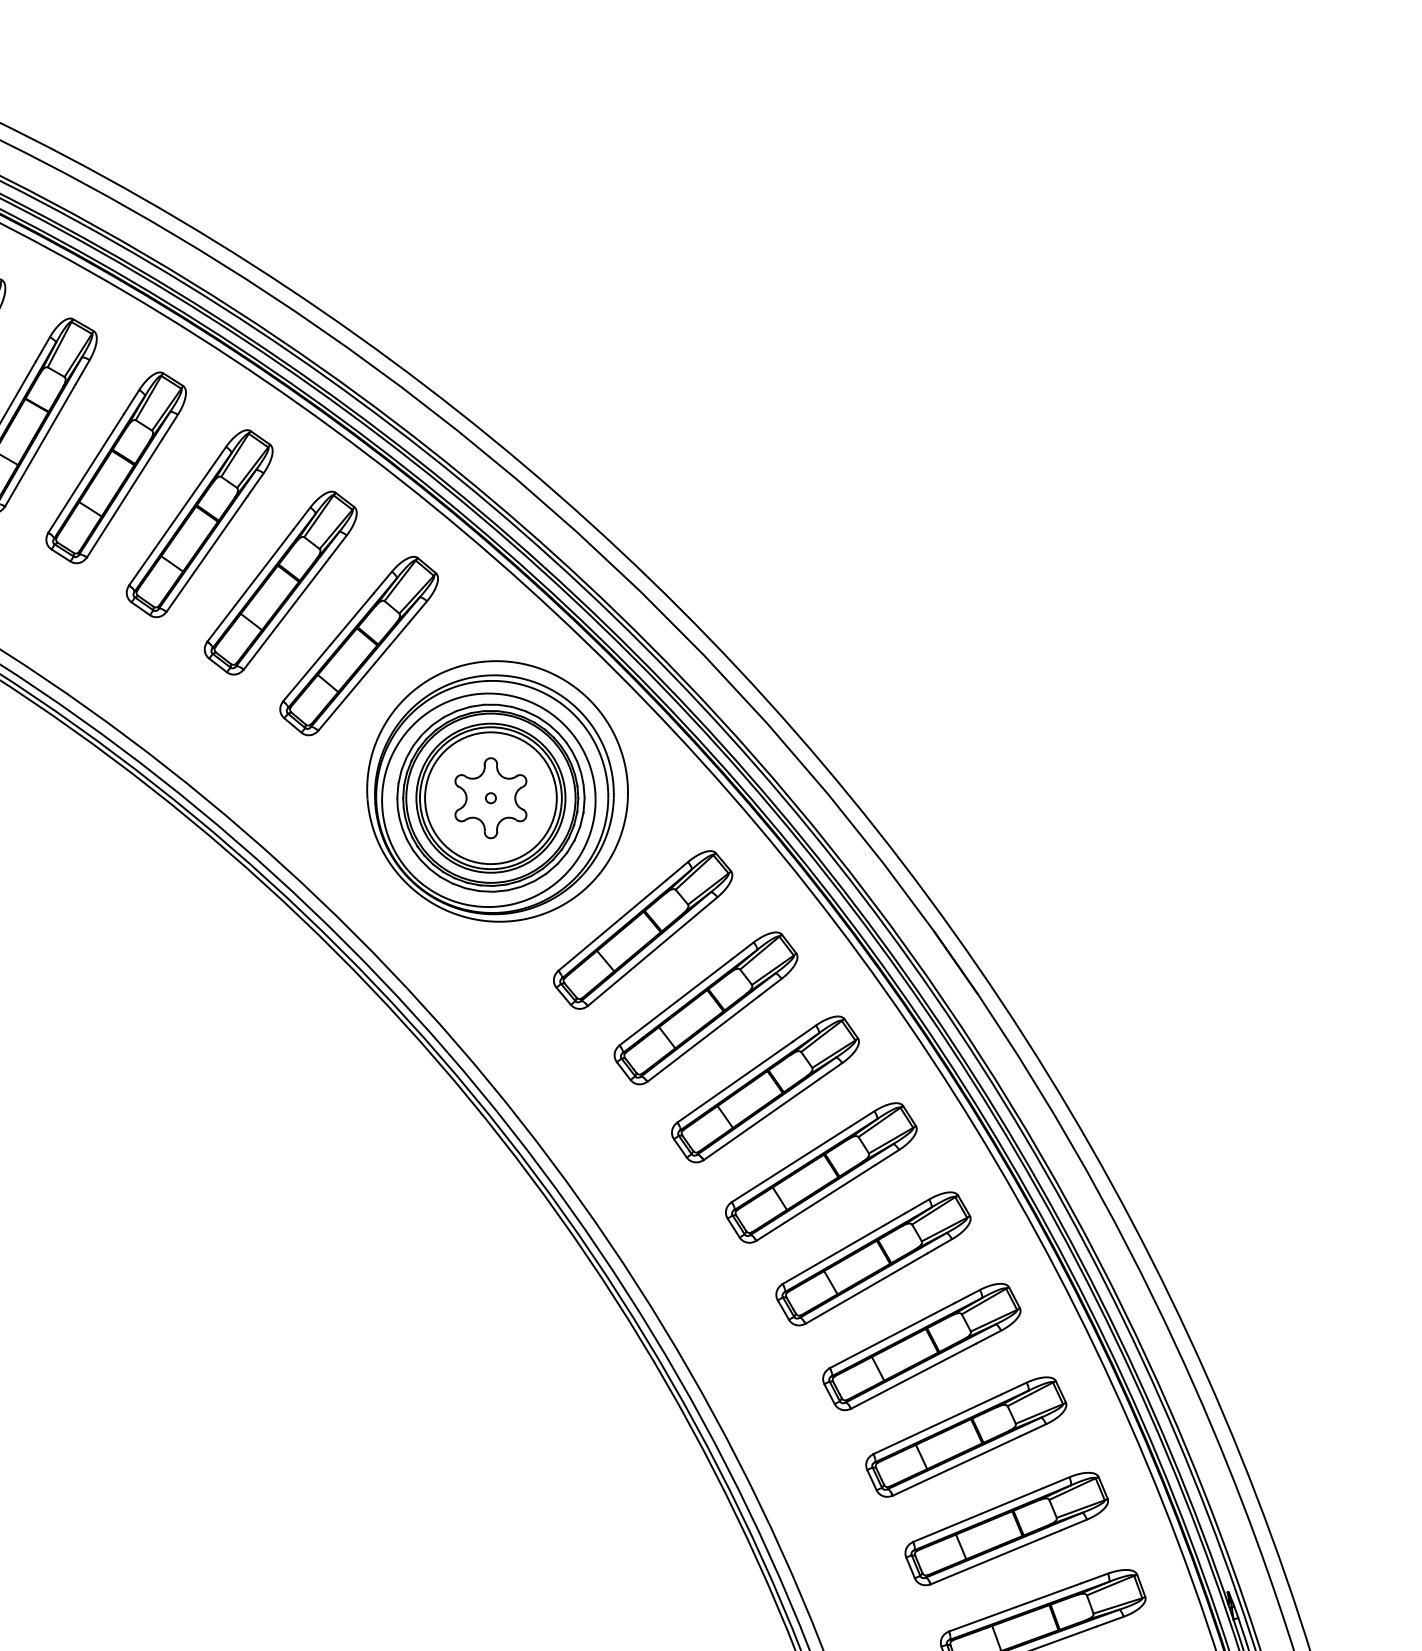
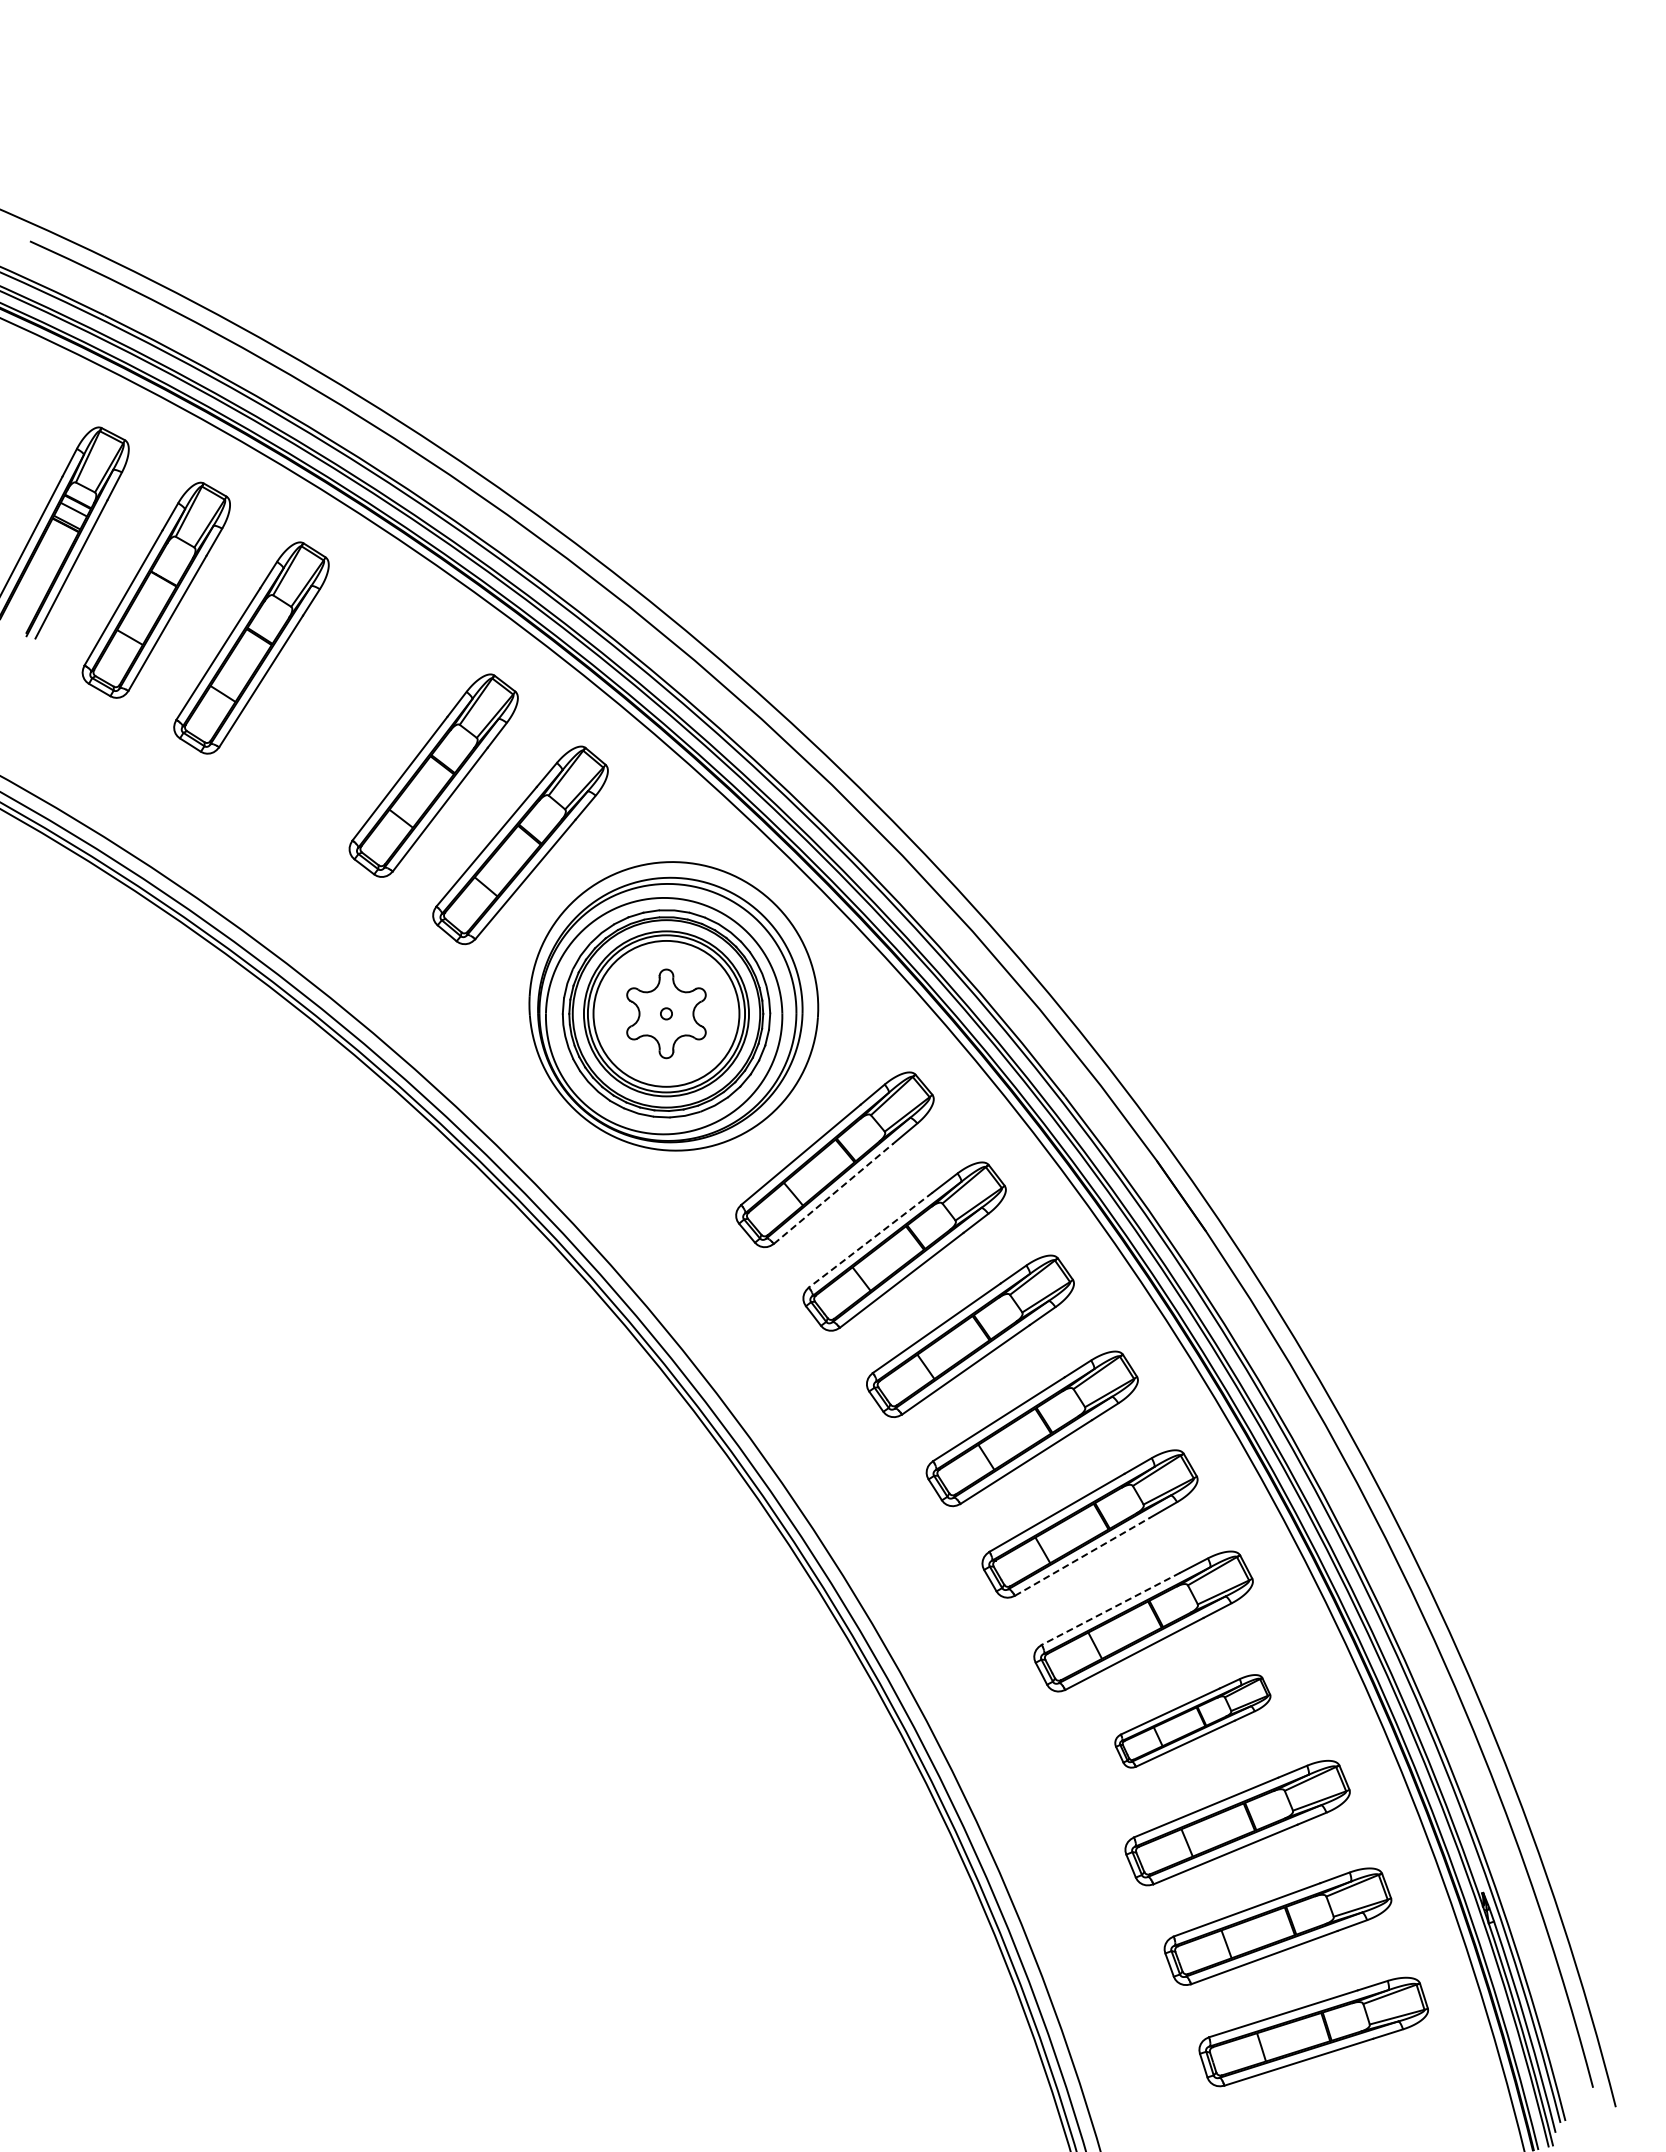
part: (199, 523) -> (343, 709), removed
line: (641, 960) -> (833, 1193), solid -> dashed
line: (675, 1002) -> (870, 1240), solid -> dashed
line: (866, 1288) -> (1082, 1556), solid -> dashed
line: (891, 1335) -> (1110, 1608), solid -> dashed
part: (965, 1437) -> (1192, 1721), size x0.7

